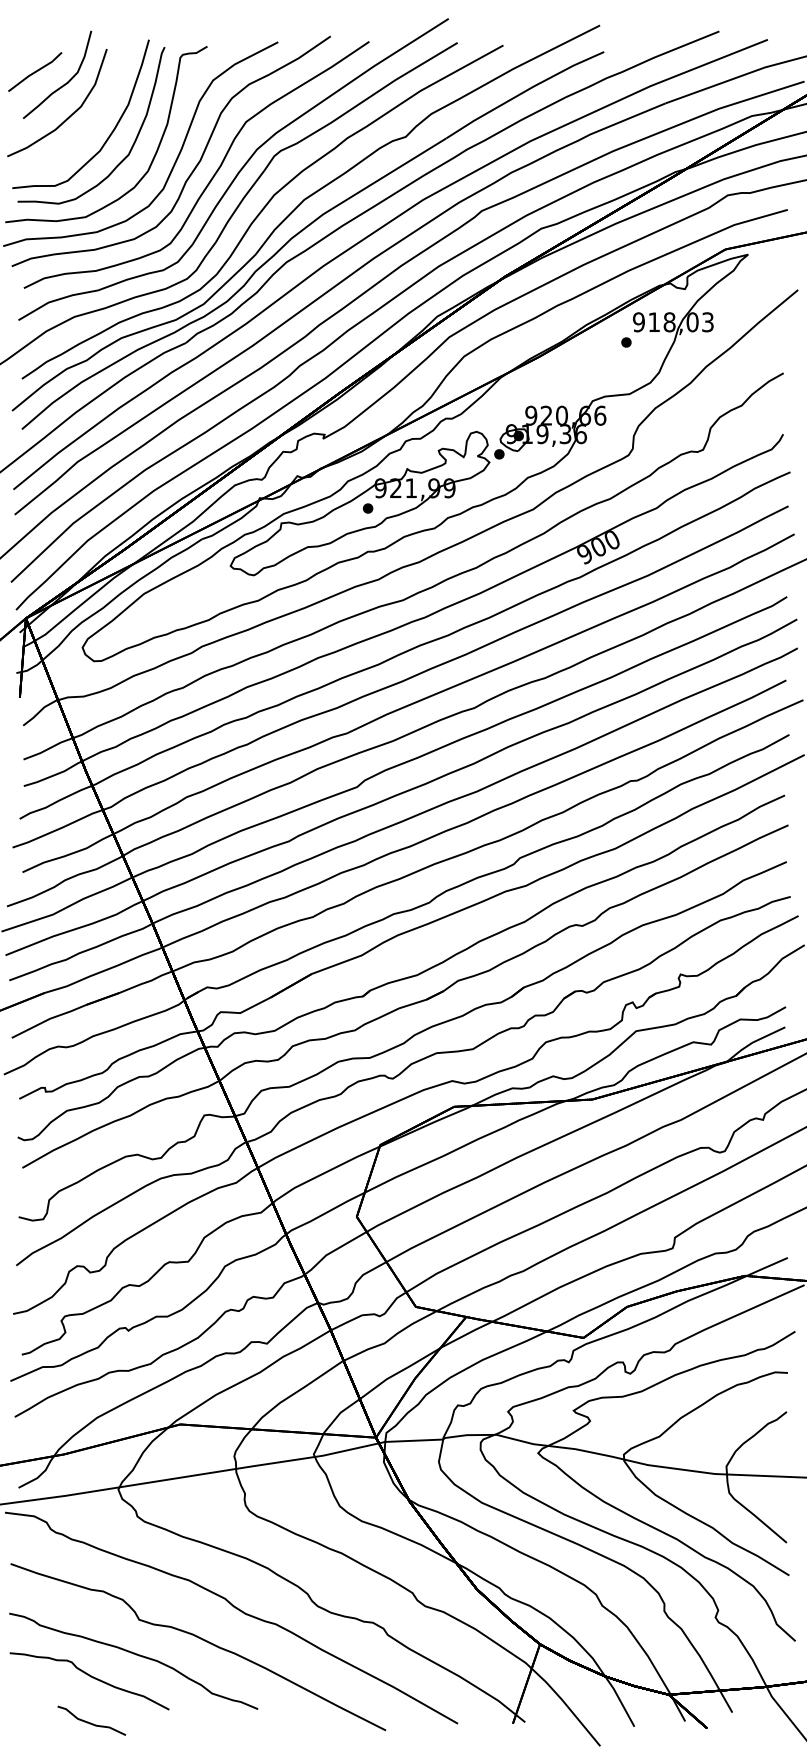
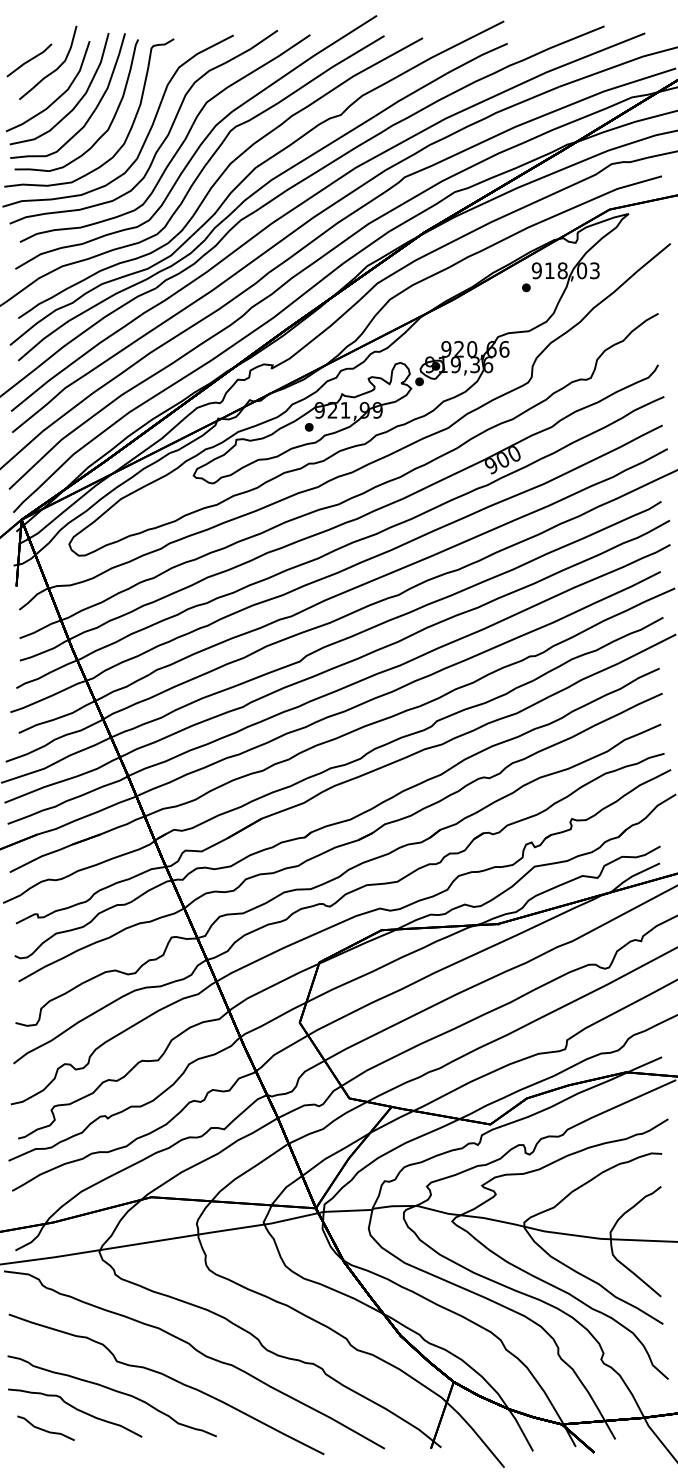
curve: (90, 124) -> (75, 104), added
curve: (91, 1722) -> (45, 1429), moved

